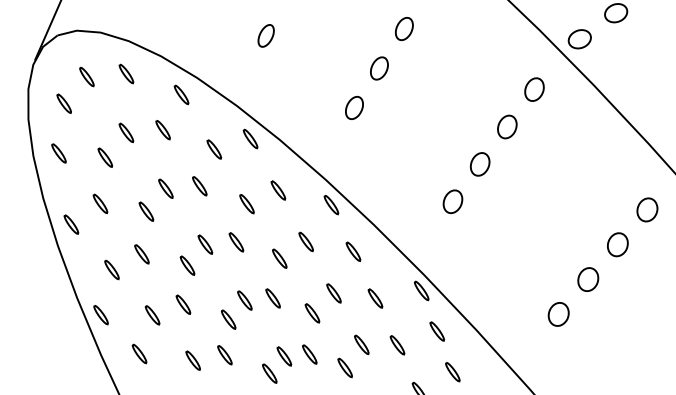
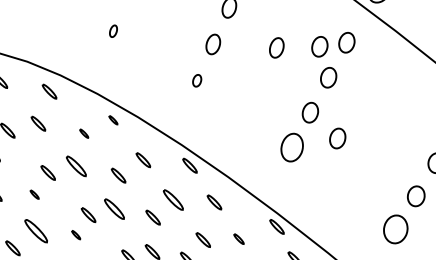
part: (265, 35) -> (112, 30), size x0.6
part: (452, 83) -> (276, 47), added
part: (502, 89) -> (319, 46), added
part: (354, 107) -> (197, 80), size x0.6
part: (250, 138) -> (113, 119), size x0.6
part: (214, 149) -> (84, 133), size x0.6
part: (199, 186) -> (76, 166), size x1.4
part: (507, 198) -> (337, 138), added
part: (452, 201) -> (291, 147), size x1.4
part: (146, 211) -> (34, 194), size x0.6
part: (305, 241) -> (172, 199), size x1.4
part: (236, 242) -> (114, 209), size x1.4
part: (141, 254) -> (35, 231), size x1.6
part: (187, 265) -> (76, 235), size x0.6
part: (375, 298) -> (238, 239), size x0.7
part: (558, 314) -> (395, 229), size x1.4

